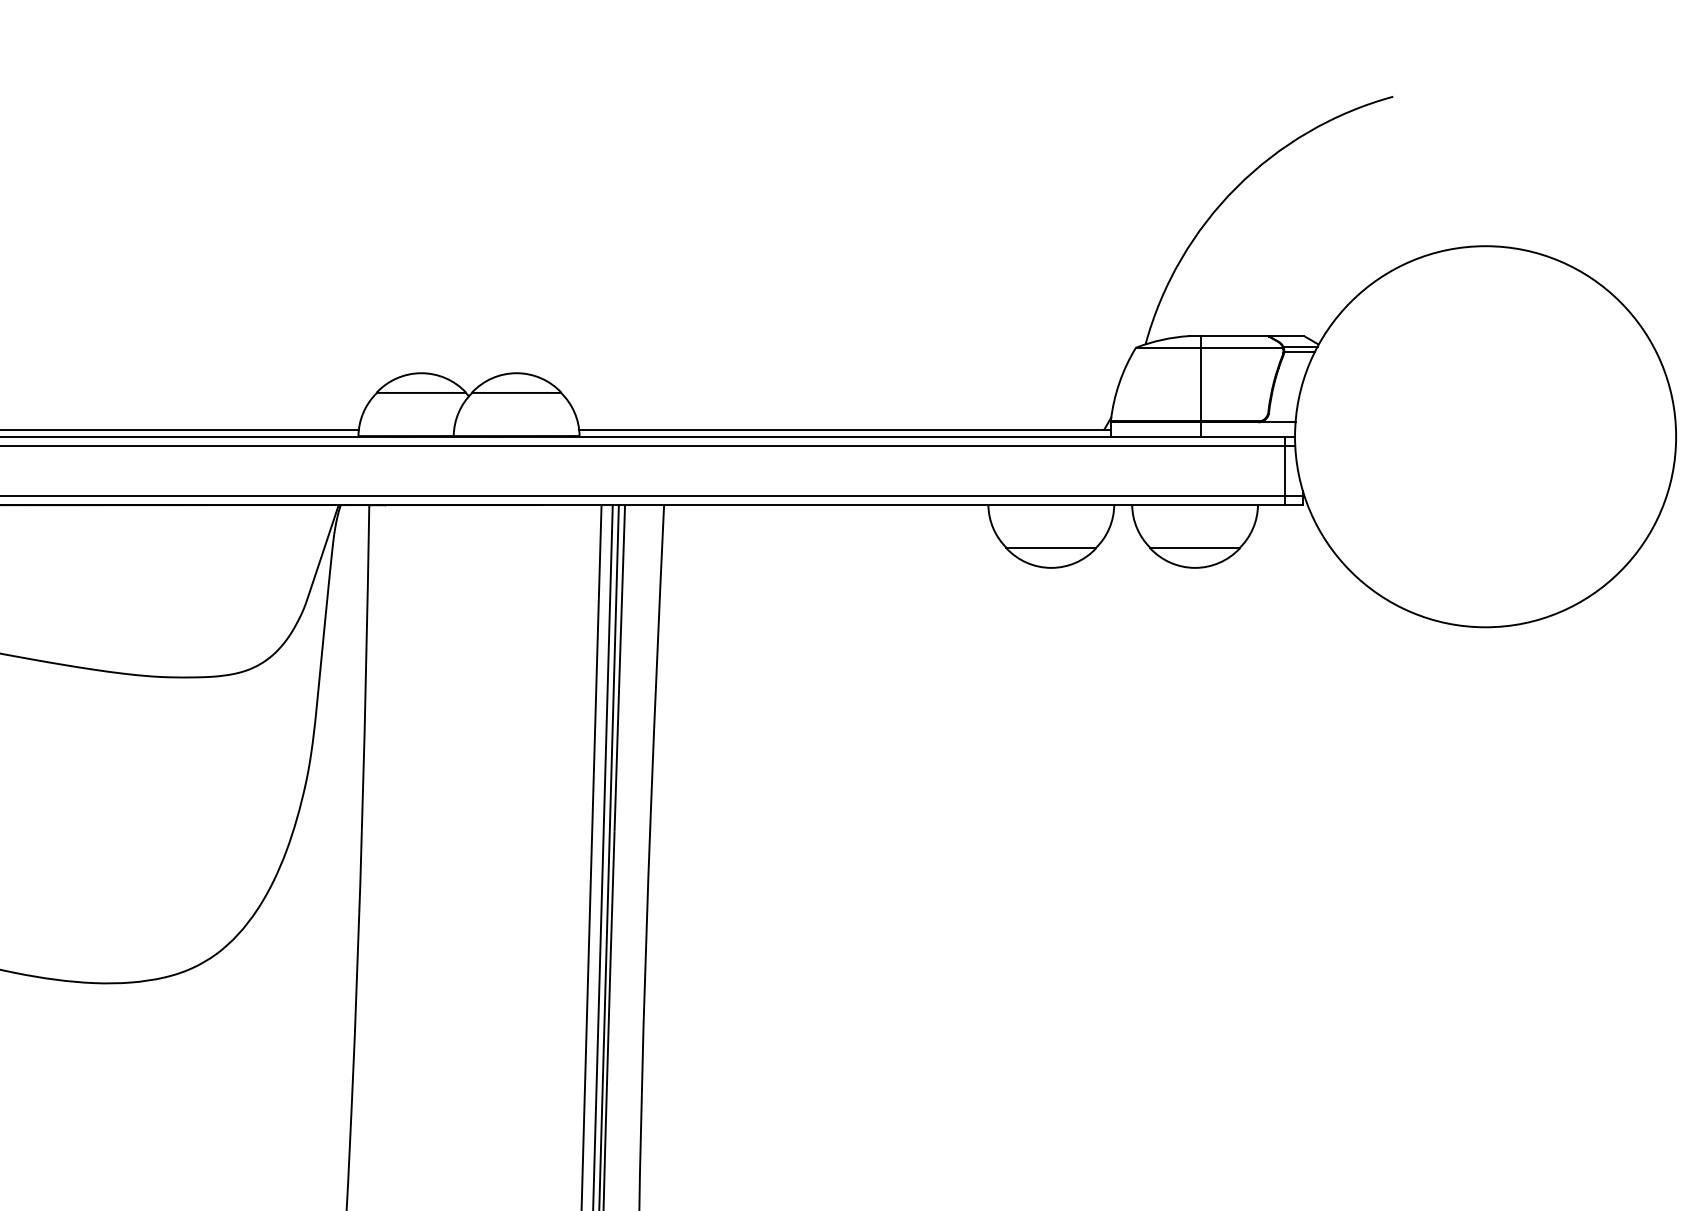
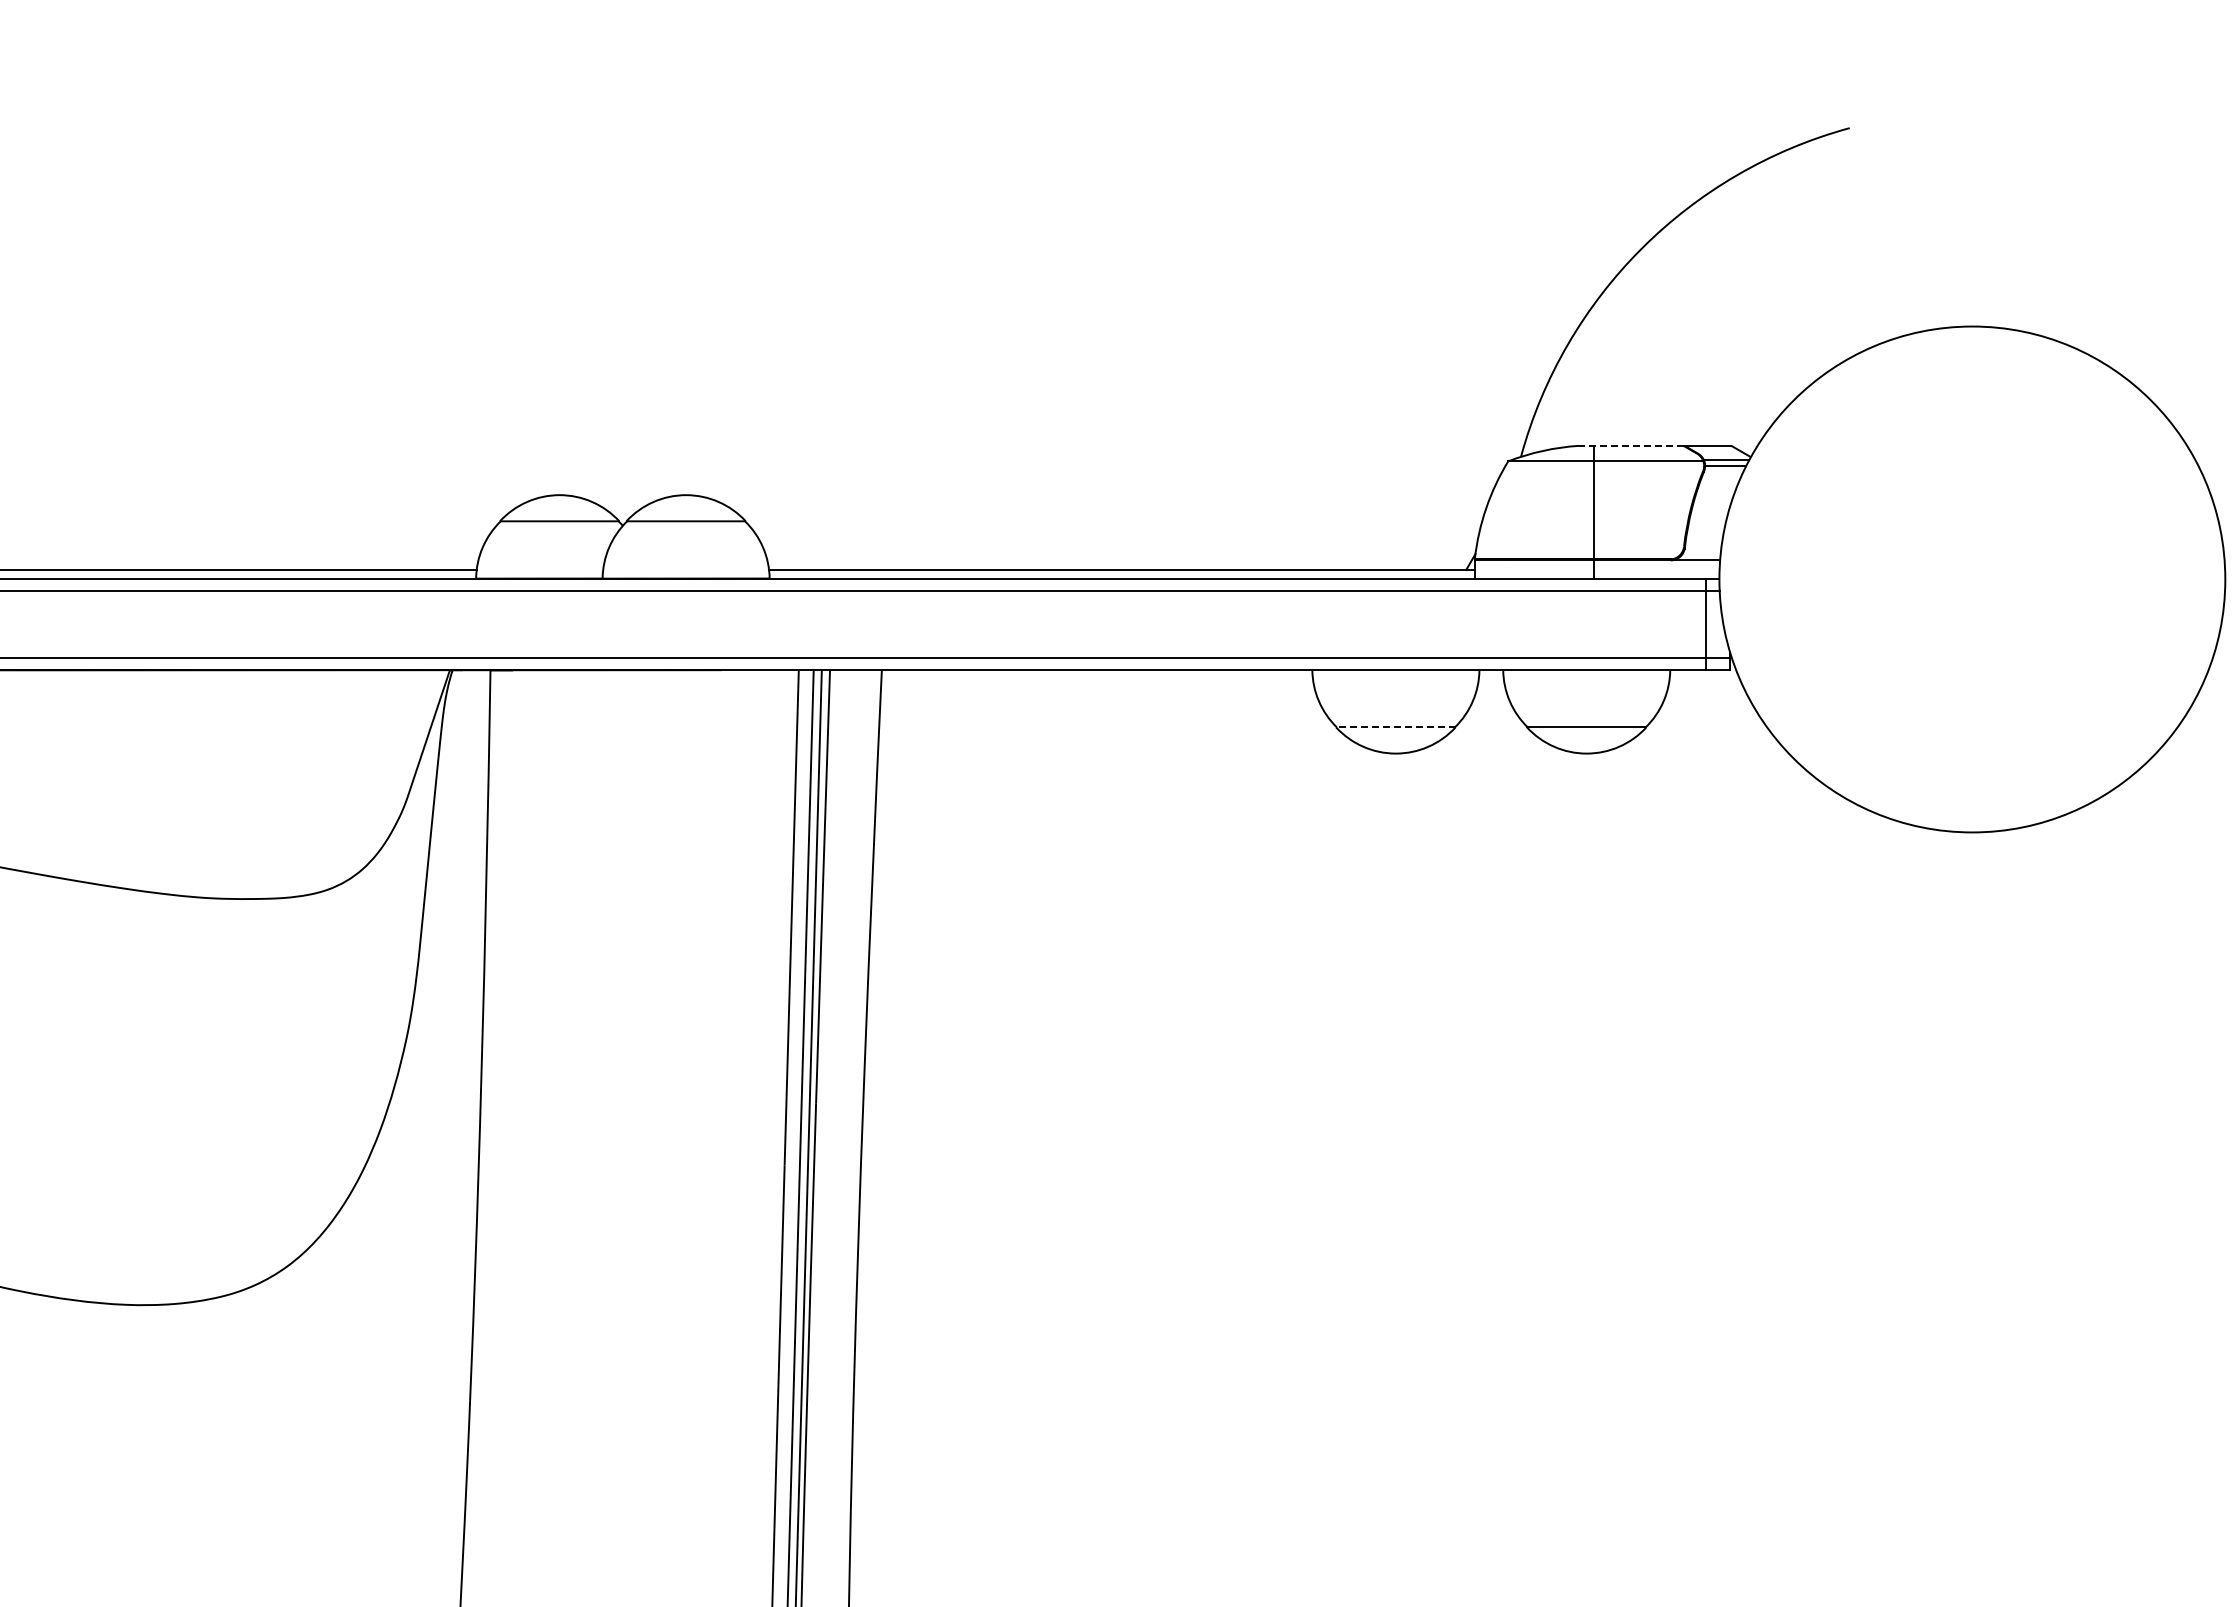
line: (1228, 335) -> (1630, 445), solid -> dashed
line: (1051, 548) -> (1395, 727), solid -> dashed

